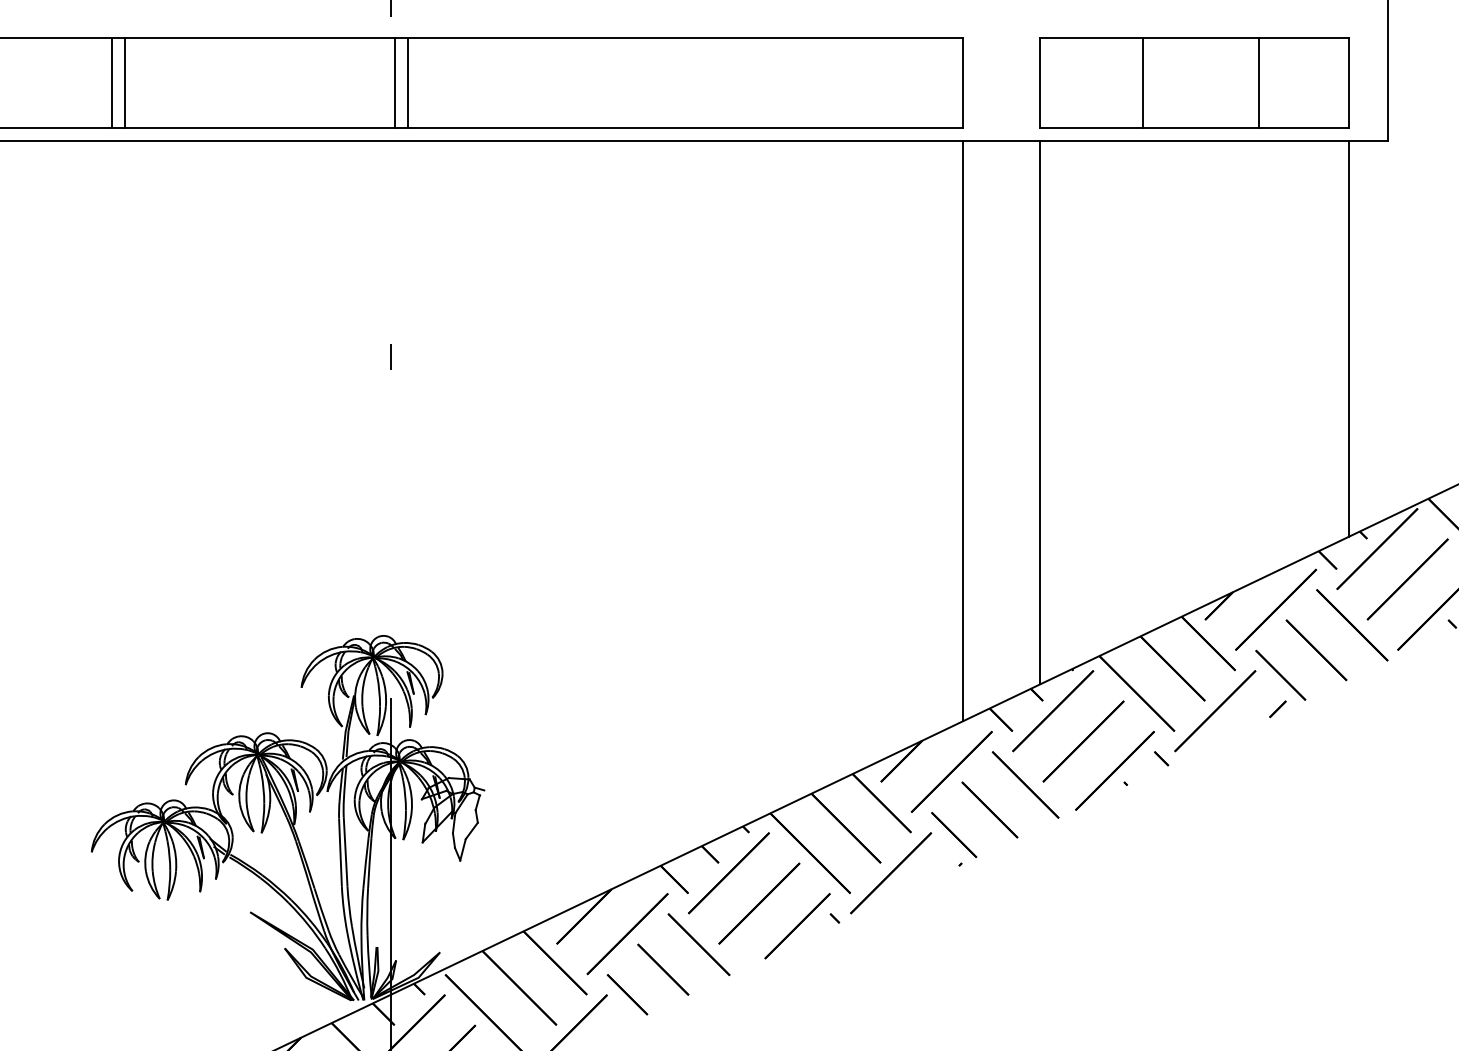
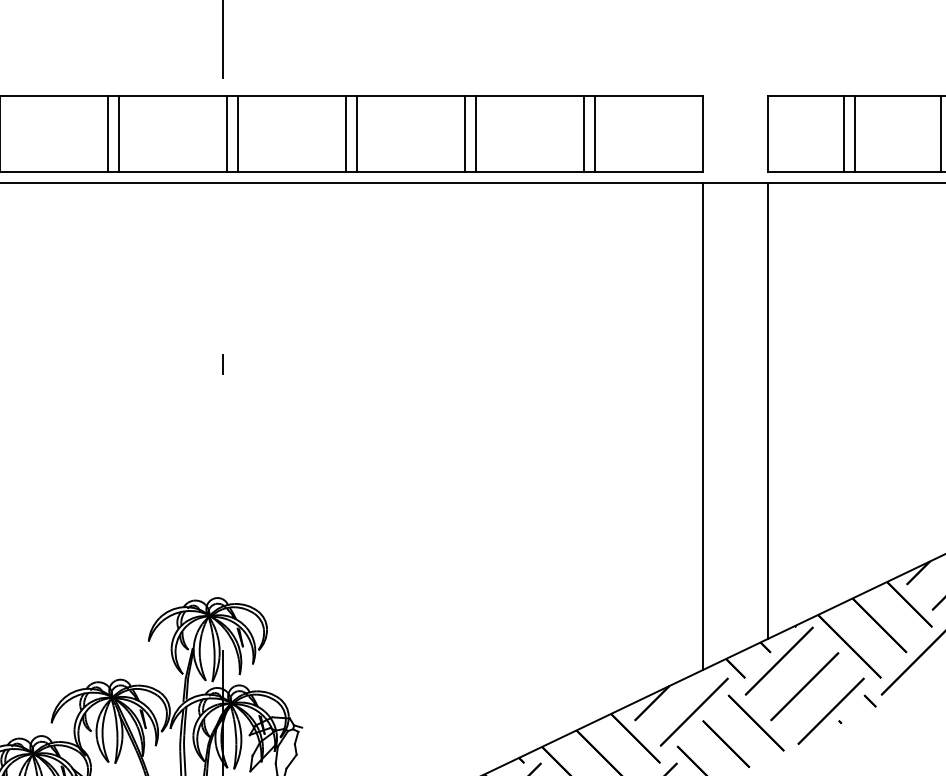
line: (253, 82) -> (108, 133), added
line: (266, 82) -> (119, 133), added
line: (537, 82) -> (346, 133), added
line: (550, 82) -> (357, 133), added
line: (678, 82) -> (464, 133), added
line: (691, 82) -> (475, 133), added
line: (820, 82) -> (584, 133), added
line: (833, 82) -> (595, 133), added
line: (1130, 82) -> (844, 133), added
line: (1246, 82) -> (941, 133), added

